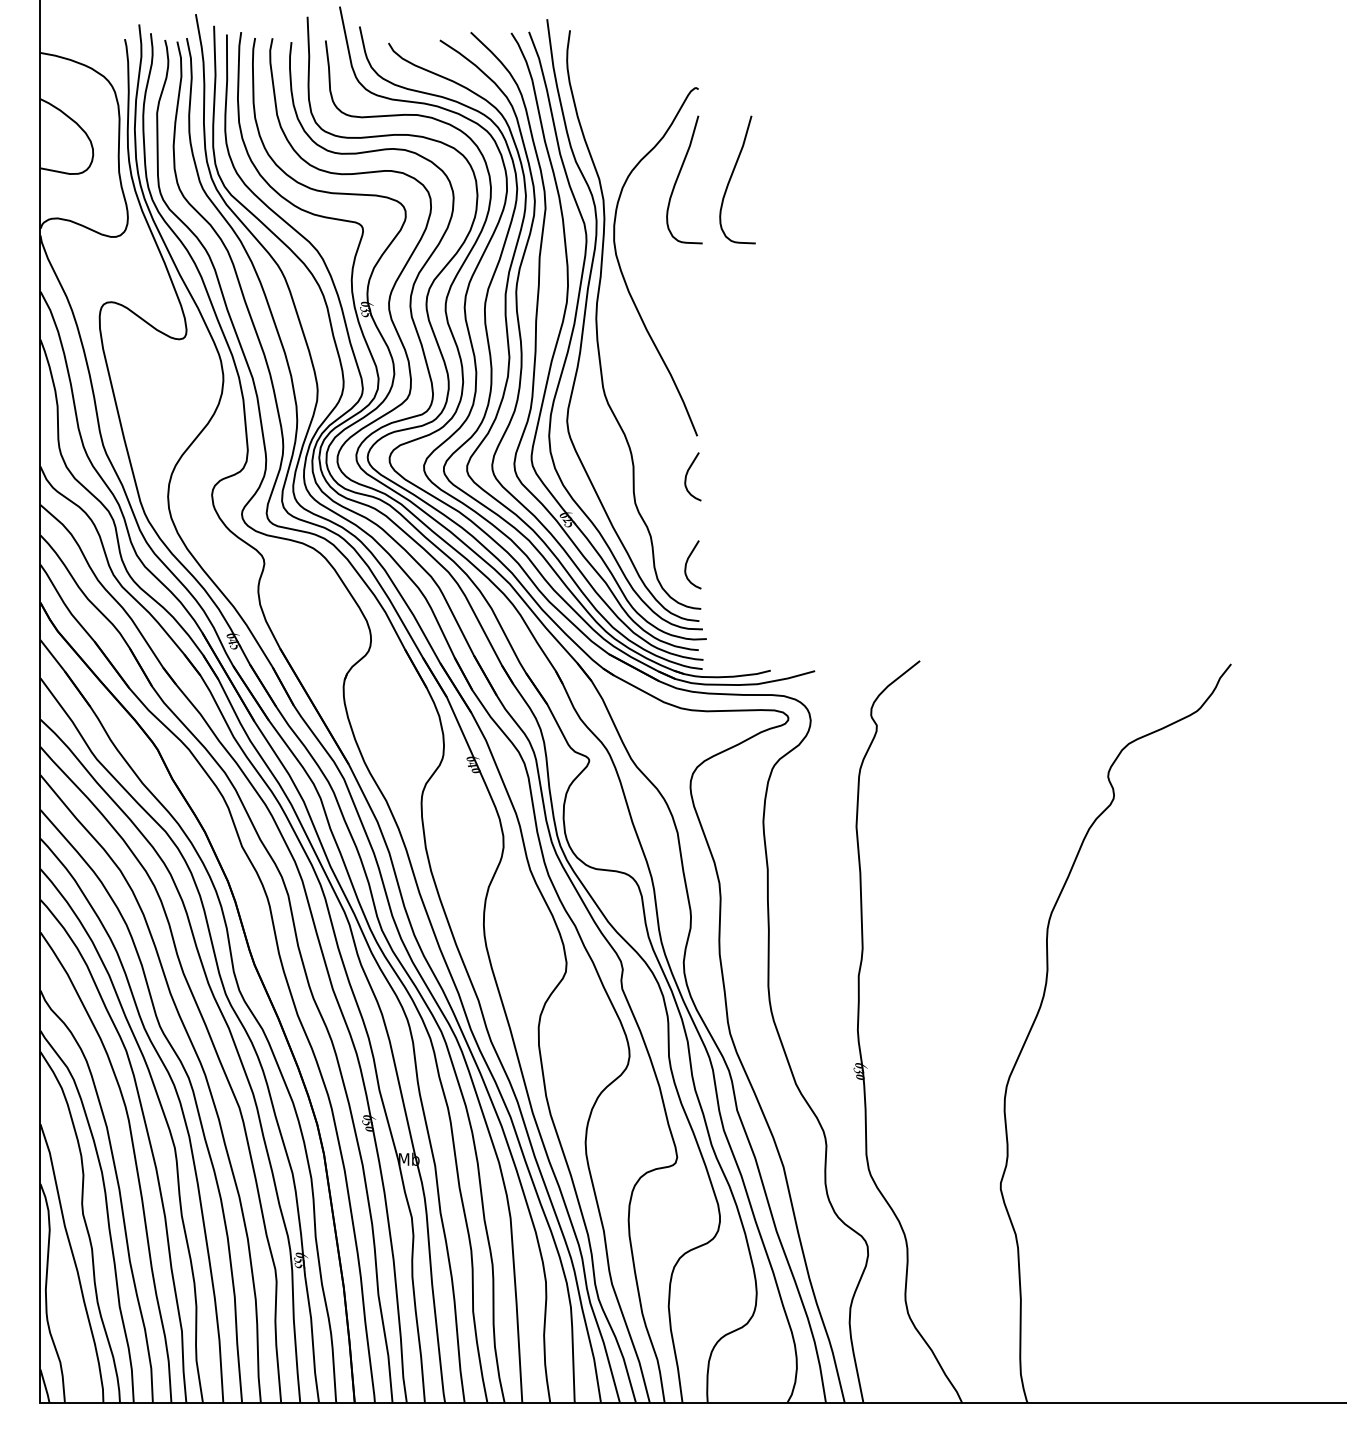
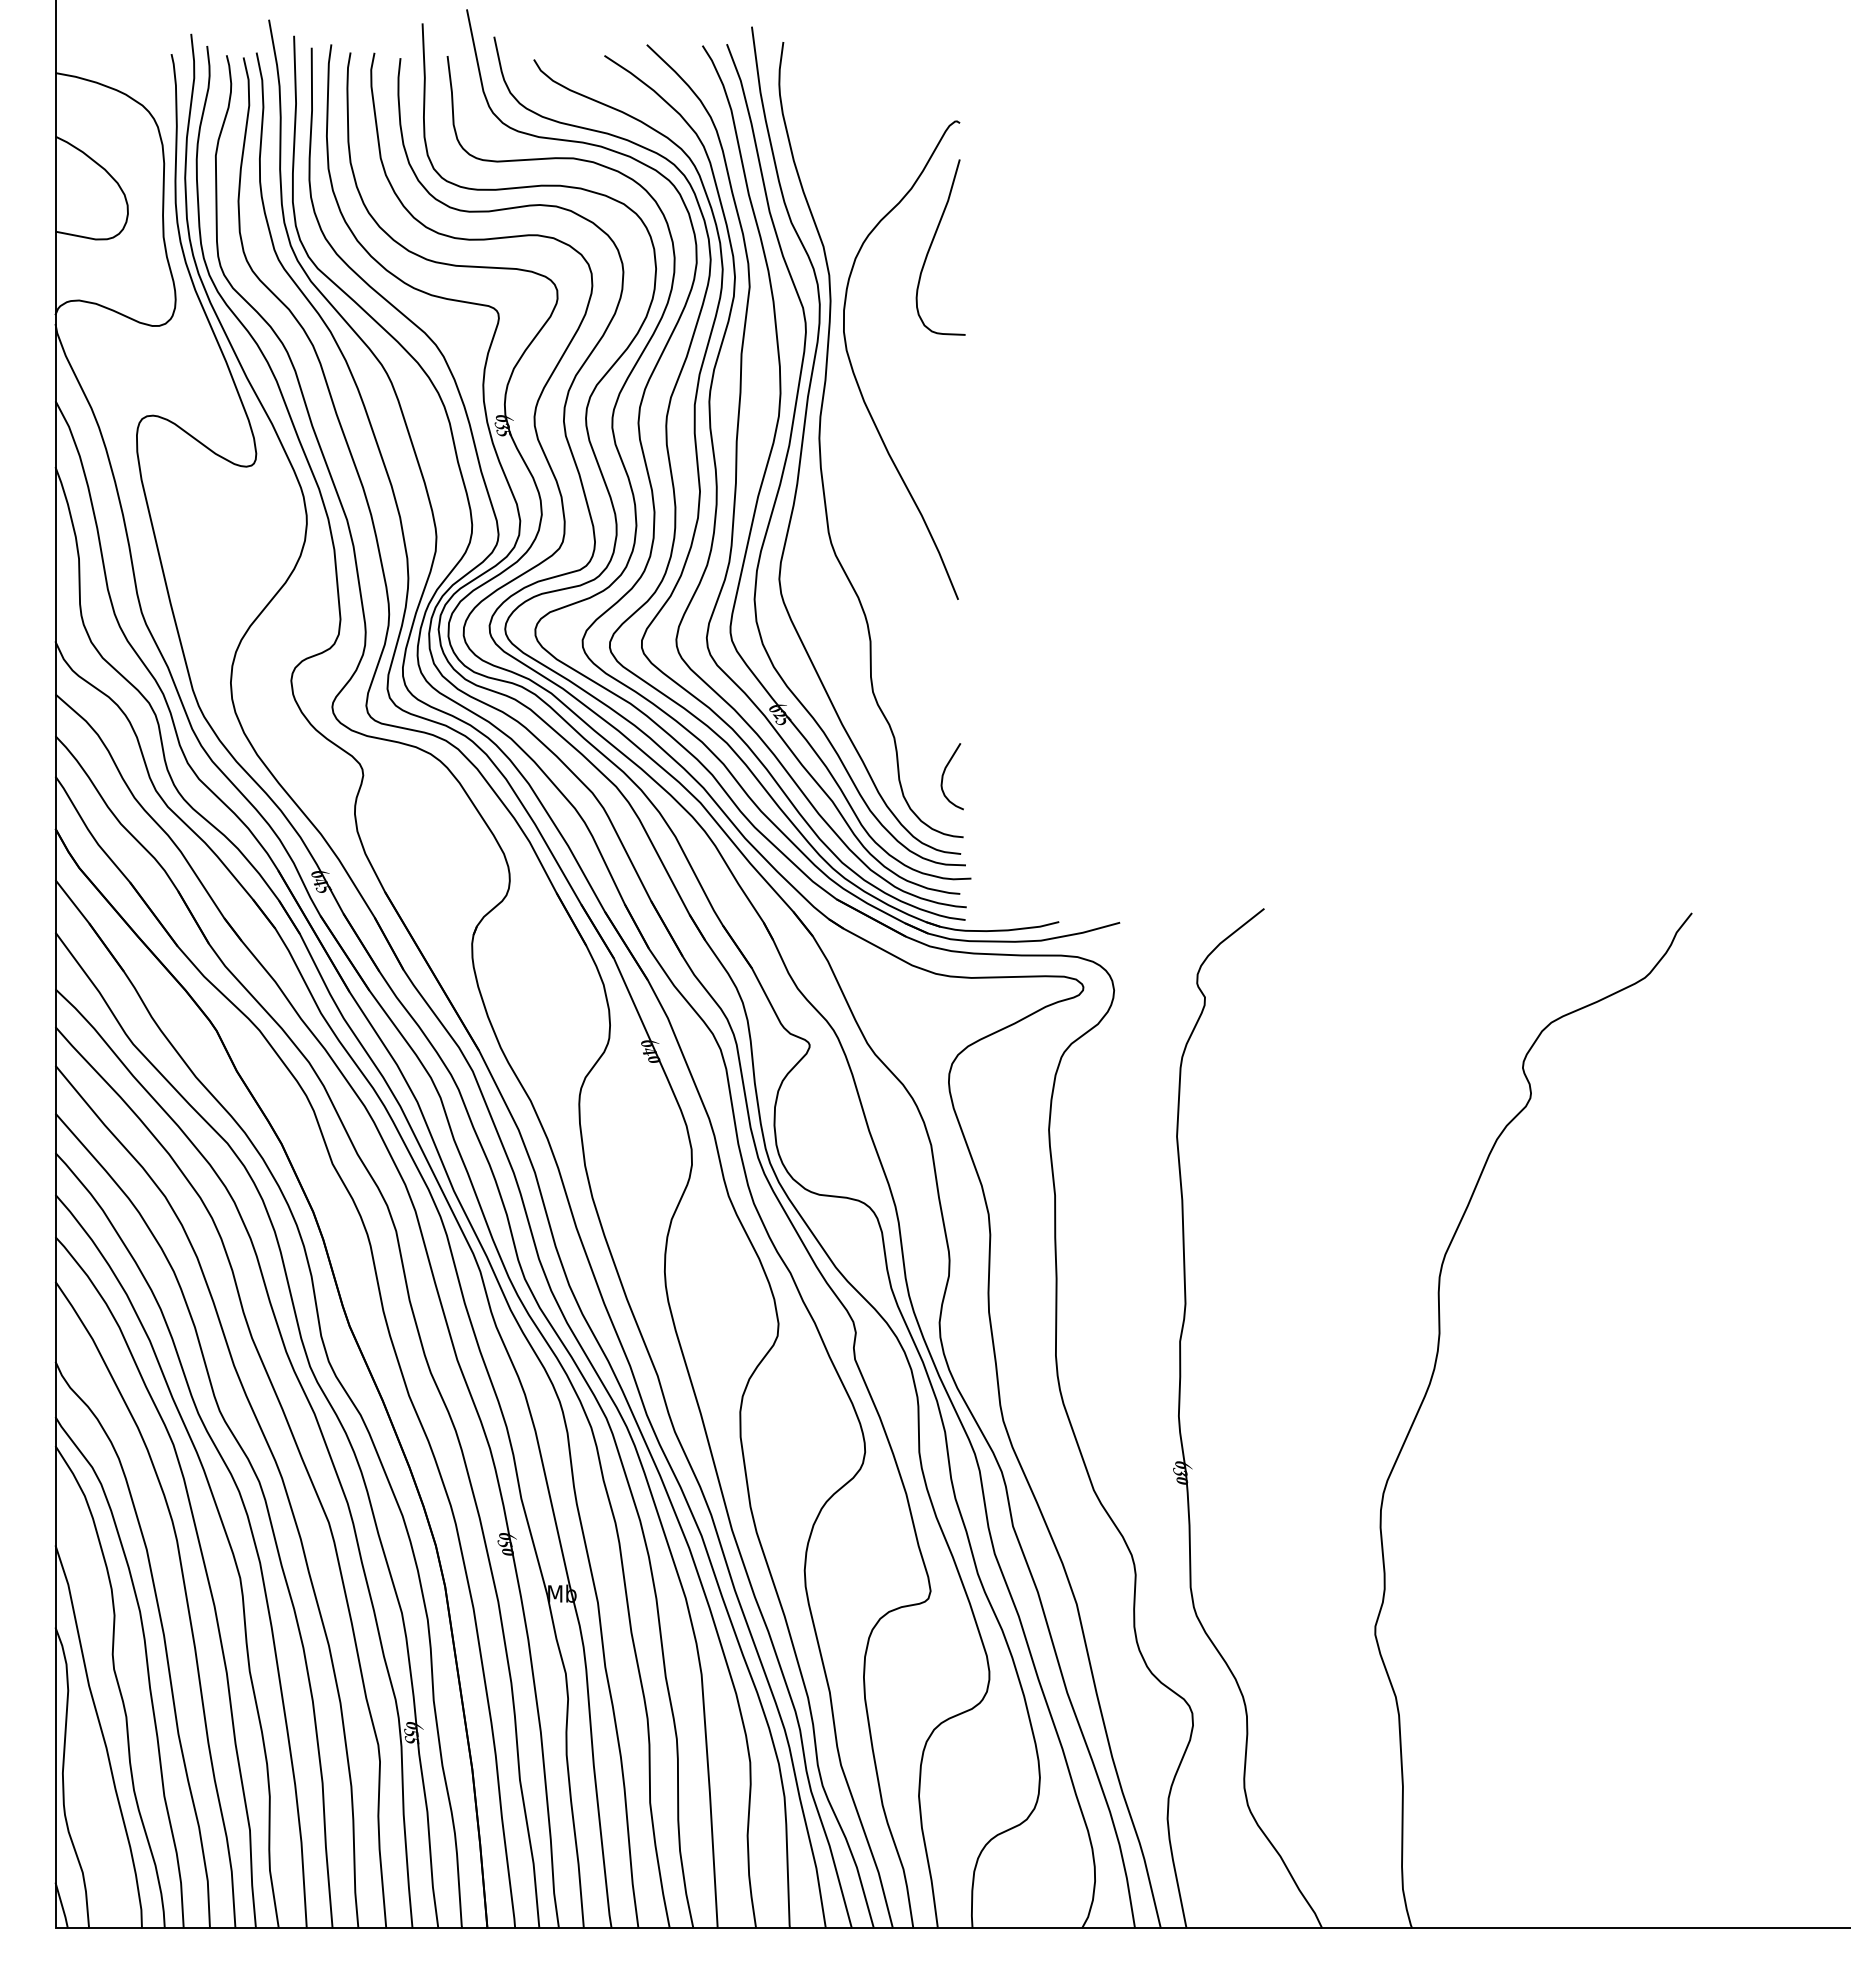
curve: (731, 177) -> (1005, 244), removed
curve: (687, 475) -> (944, 653), removed

